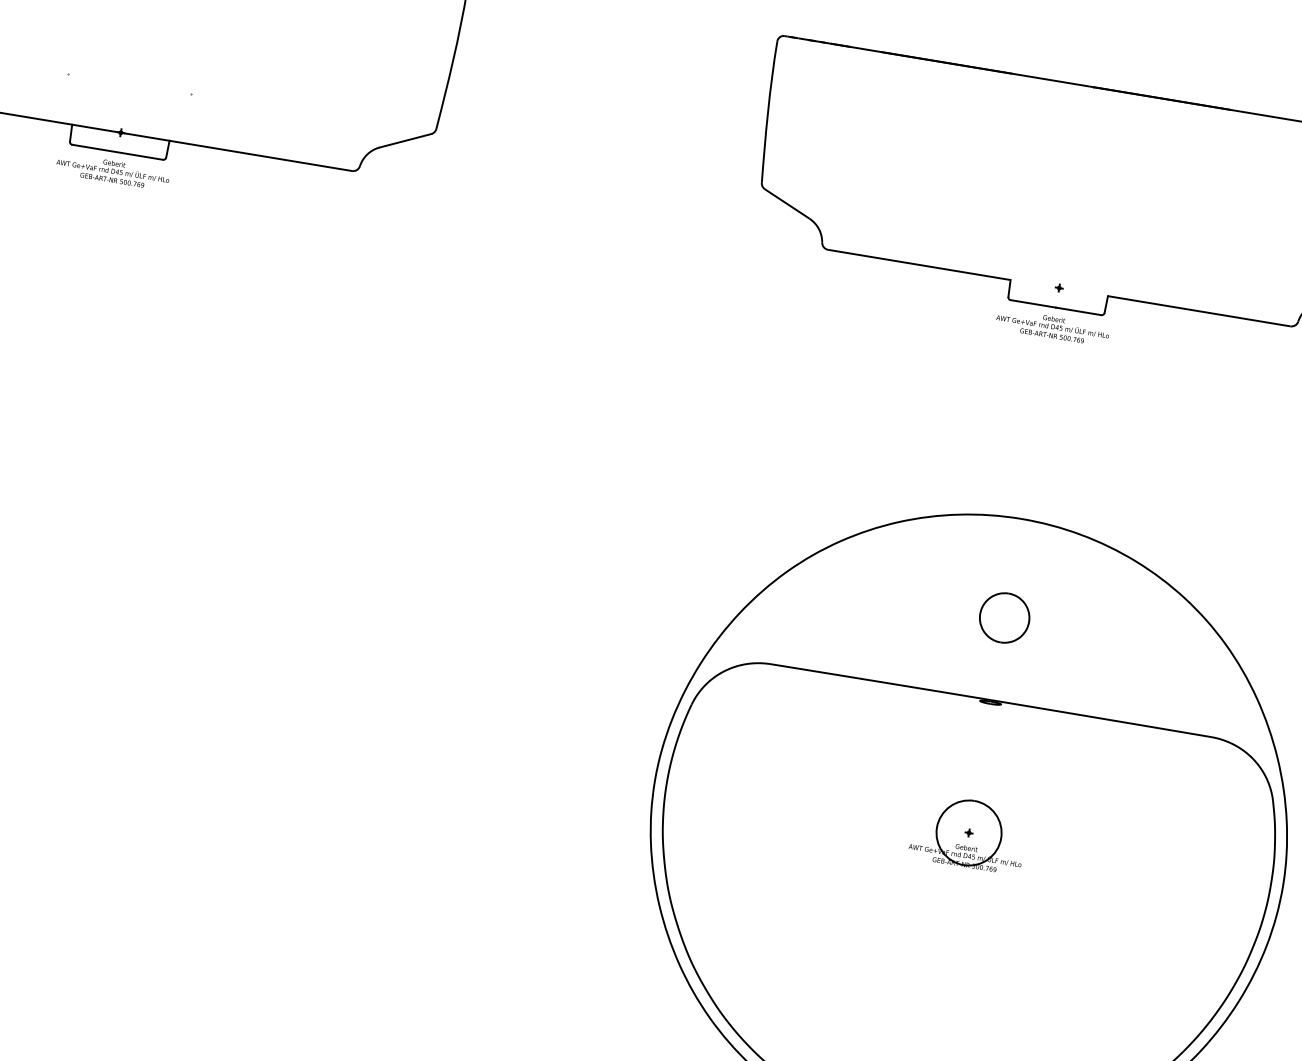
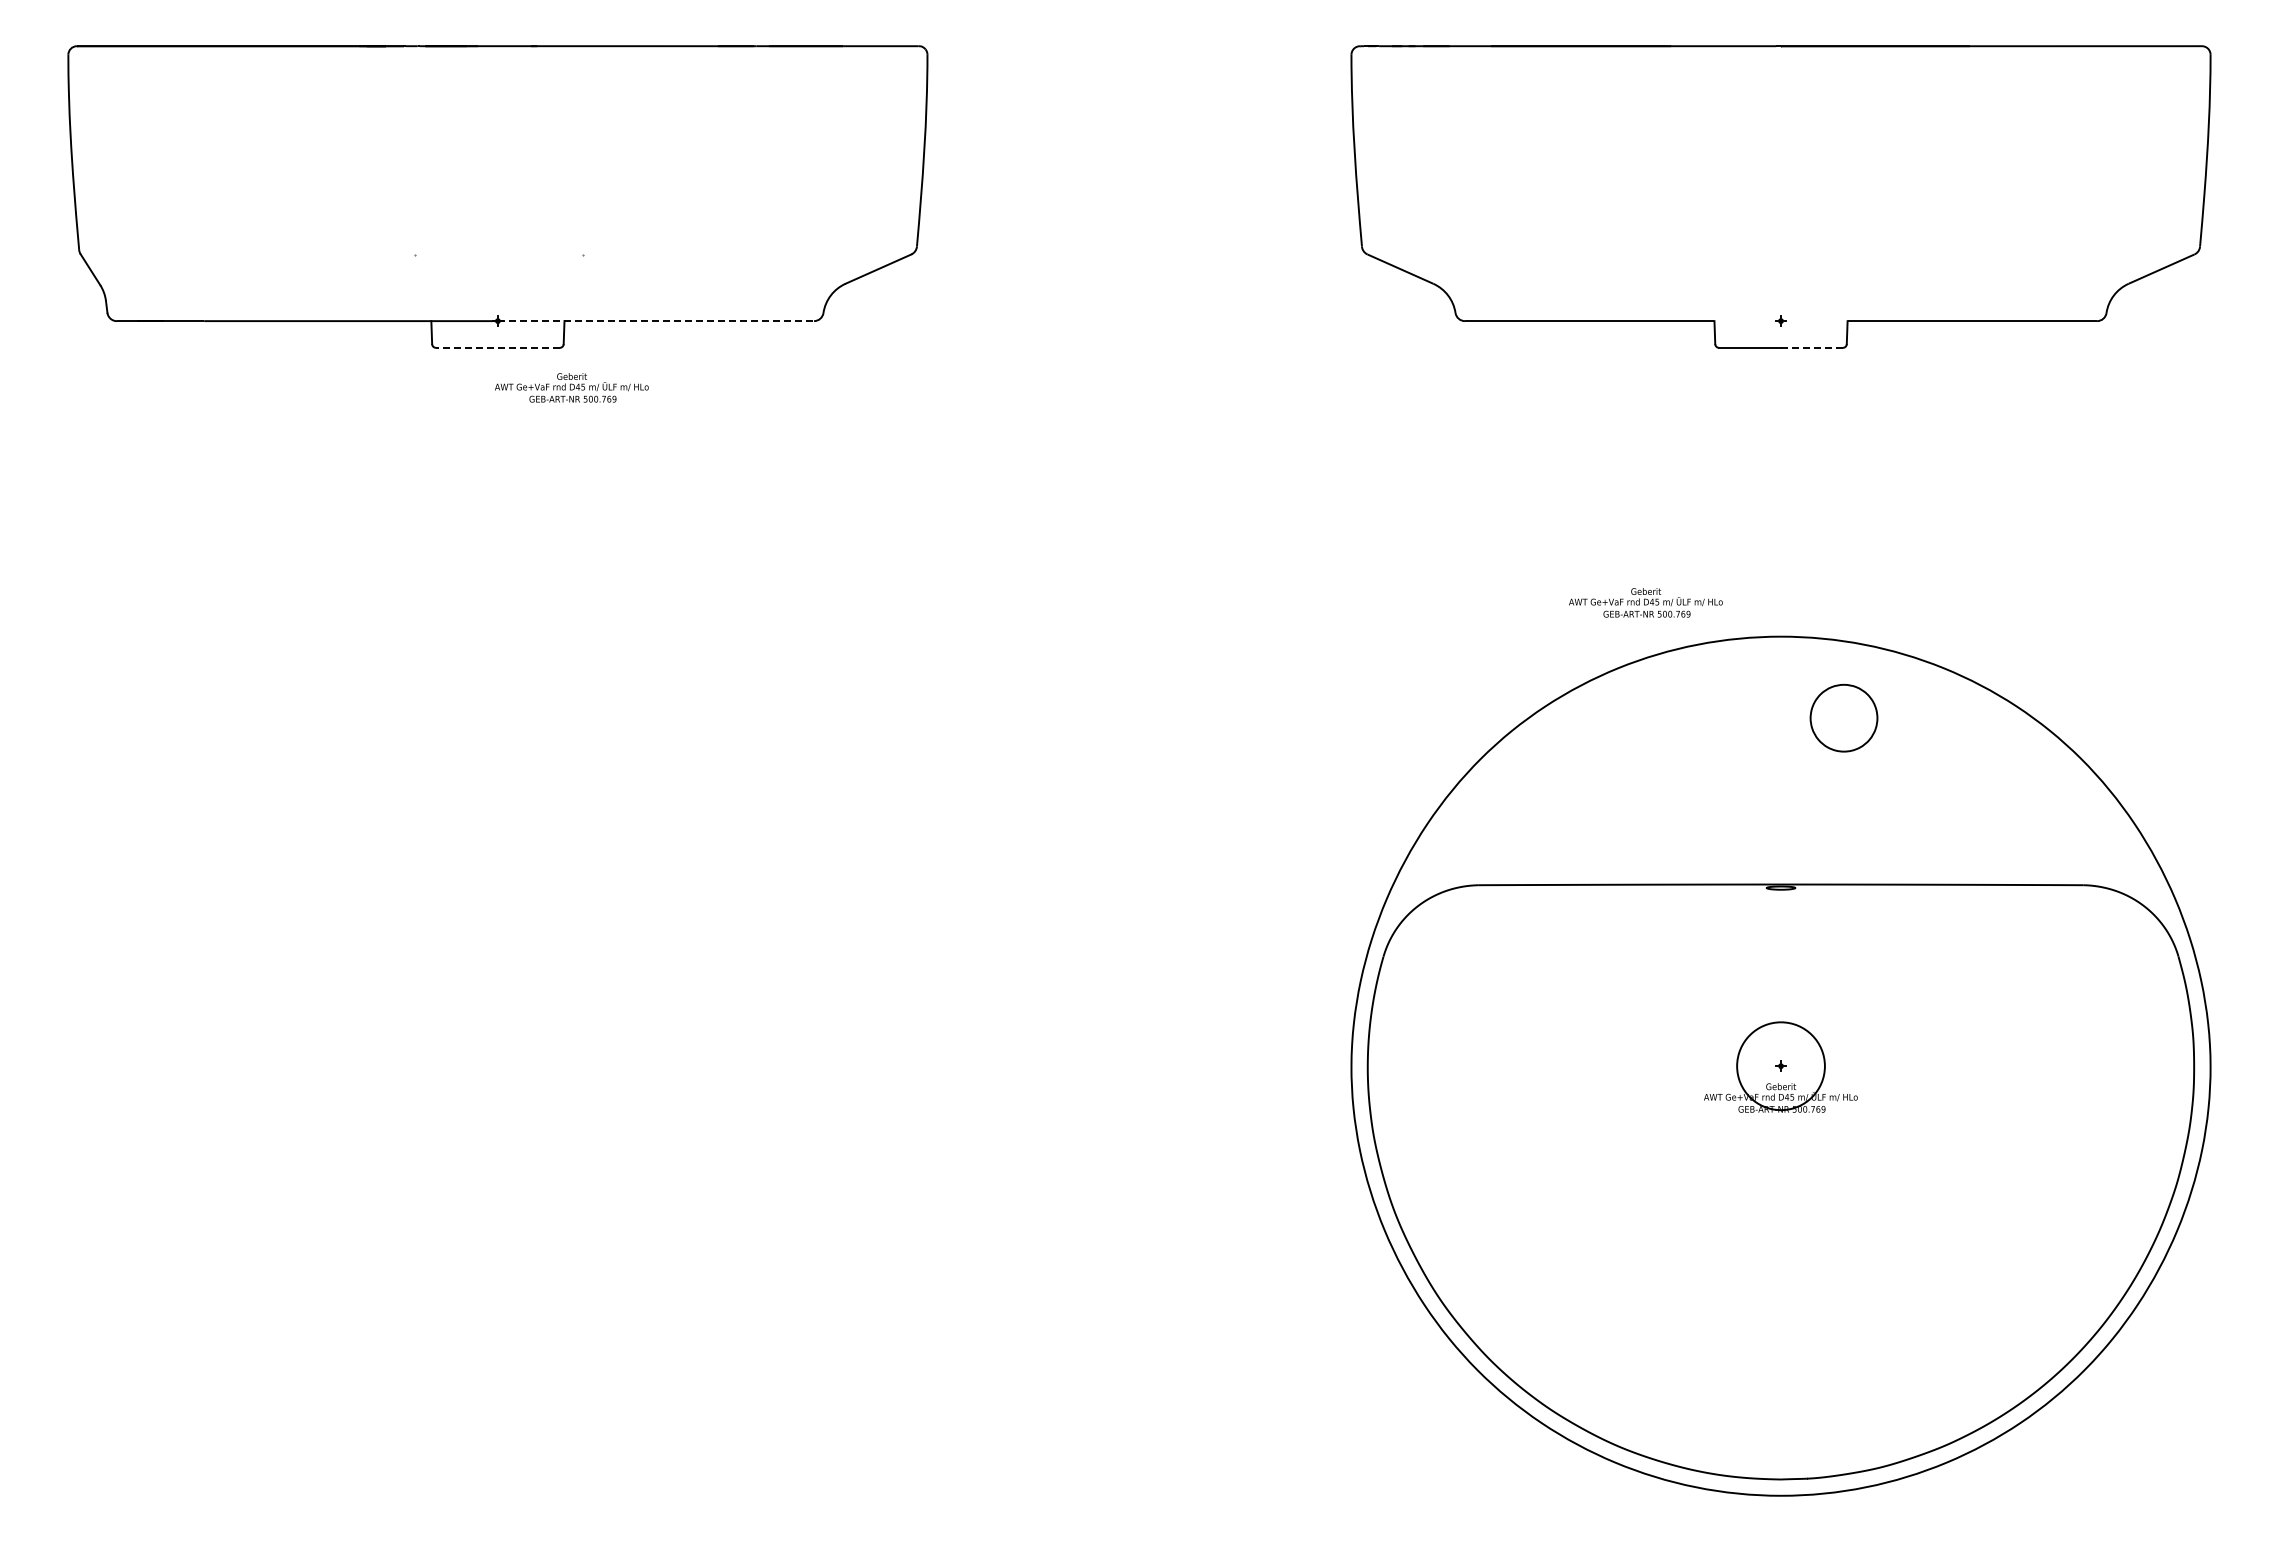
line: (117, 151) -> (497, 347), solid -> dashed
line: (236, 152) -> (655, 321), solid -> dashed
text: (112, 171) -> (571, 387), moved
line: (1079, 311) -> (1812, 347), solid -> dashed
text: (1052, 327) -> (1645, 602), moved
part: (1004, 617) -> (1843, 717), moved

